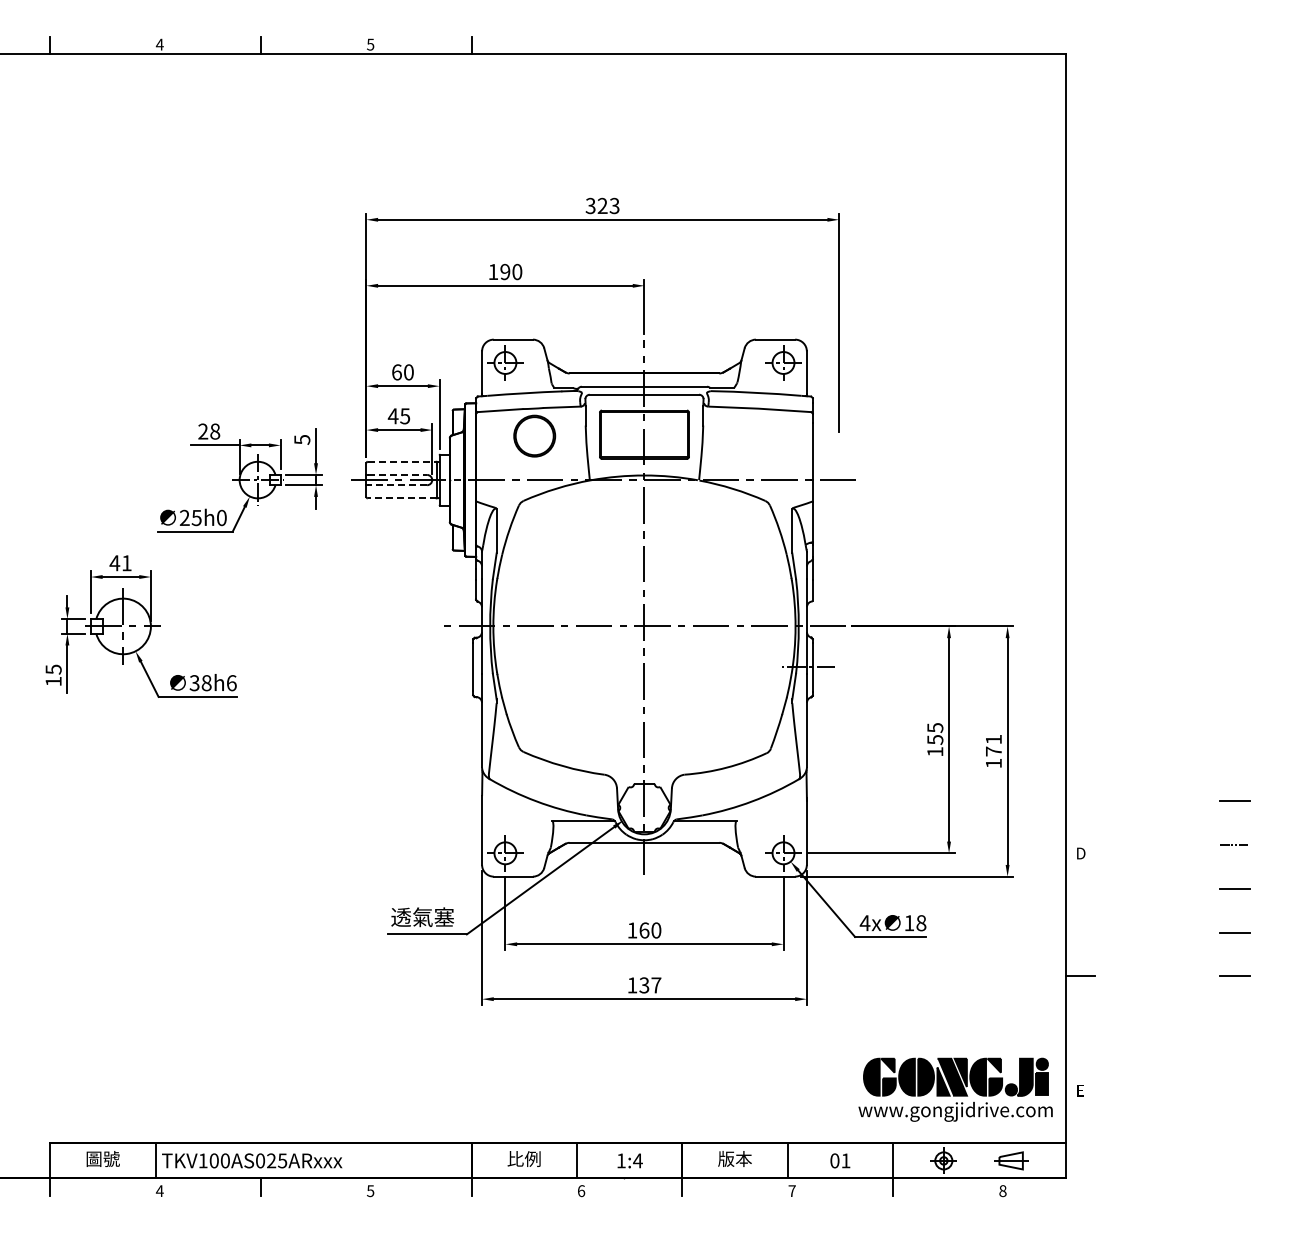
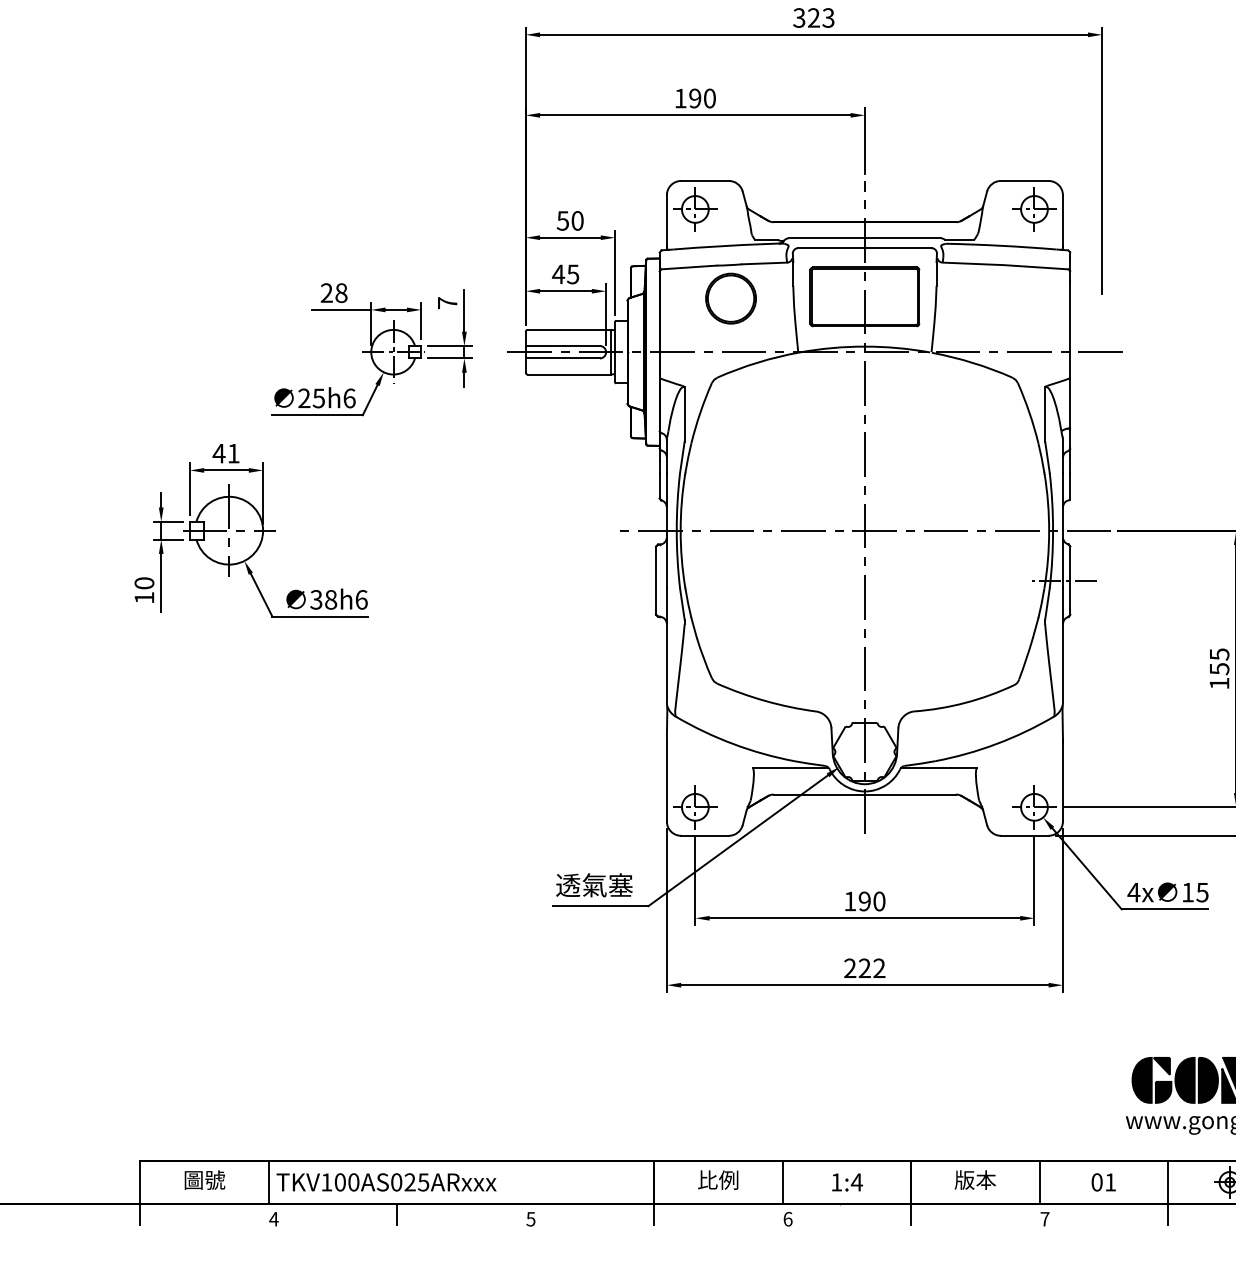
text: (396, 372) -> (562, 221), 60 -> 50
text: (302, 439) -> (447, 302), 5 -> 7
line: (402, 461) -> (569, 329), dashed -> solid
line: (397, 474) -> (563, 345), dashed -> solid
line: (397, 485) -> (563, 358), dashed -> solid
line: (401, 498) -> (568, 374), dashed -> solid
text: (221, 517) -> (349, 397), 25h0 -> 25h6
text: (53, 669) -> (144, 583), 15 -> 10
text: (921, 923) -> (1202, 892), 18 -> 15
text: (644, 930) -> (864, 901), 160 -> 190
text: (644, 985) -> (864, 968), 137 -> 222

